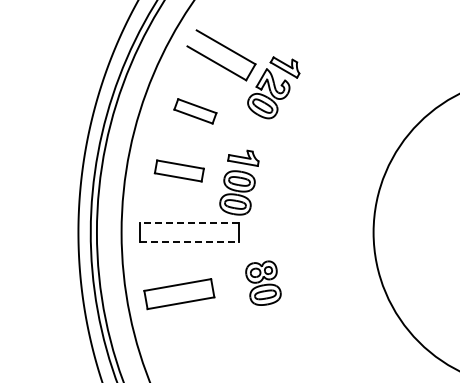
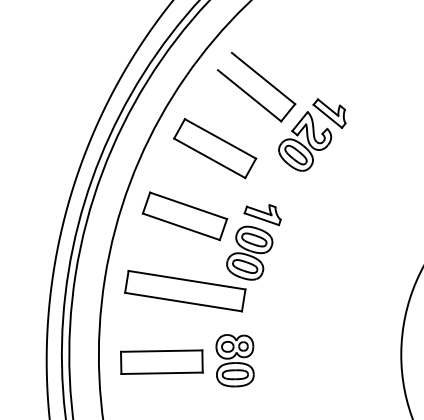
part: (195, 111) -> (215, 148), size x1.67
part: (179, 170) -> (185, 215), size x1.43
line: (188, 223) -> (185, 280), dashed -> solid
line: (189, 241) -> (183, 301), dashed -> solid
part: (263, 282) -> (235, 359), moved

